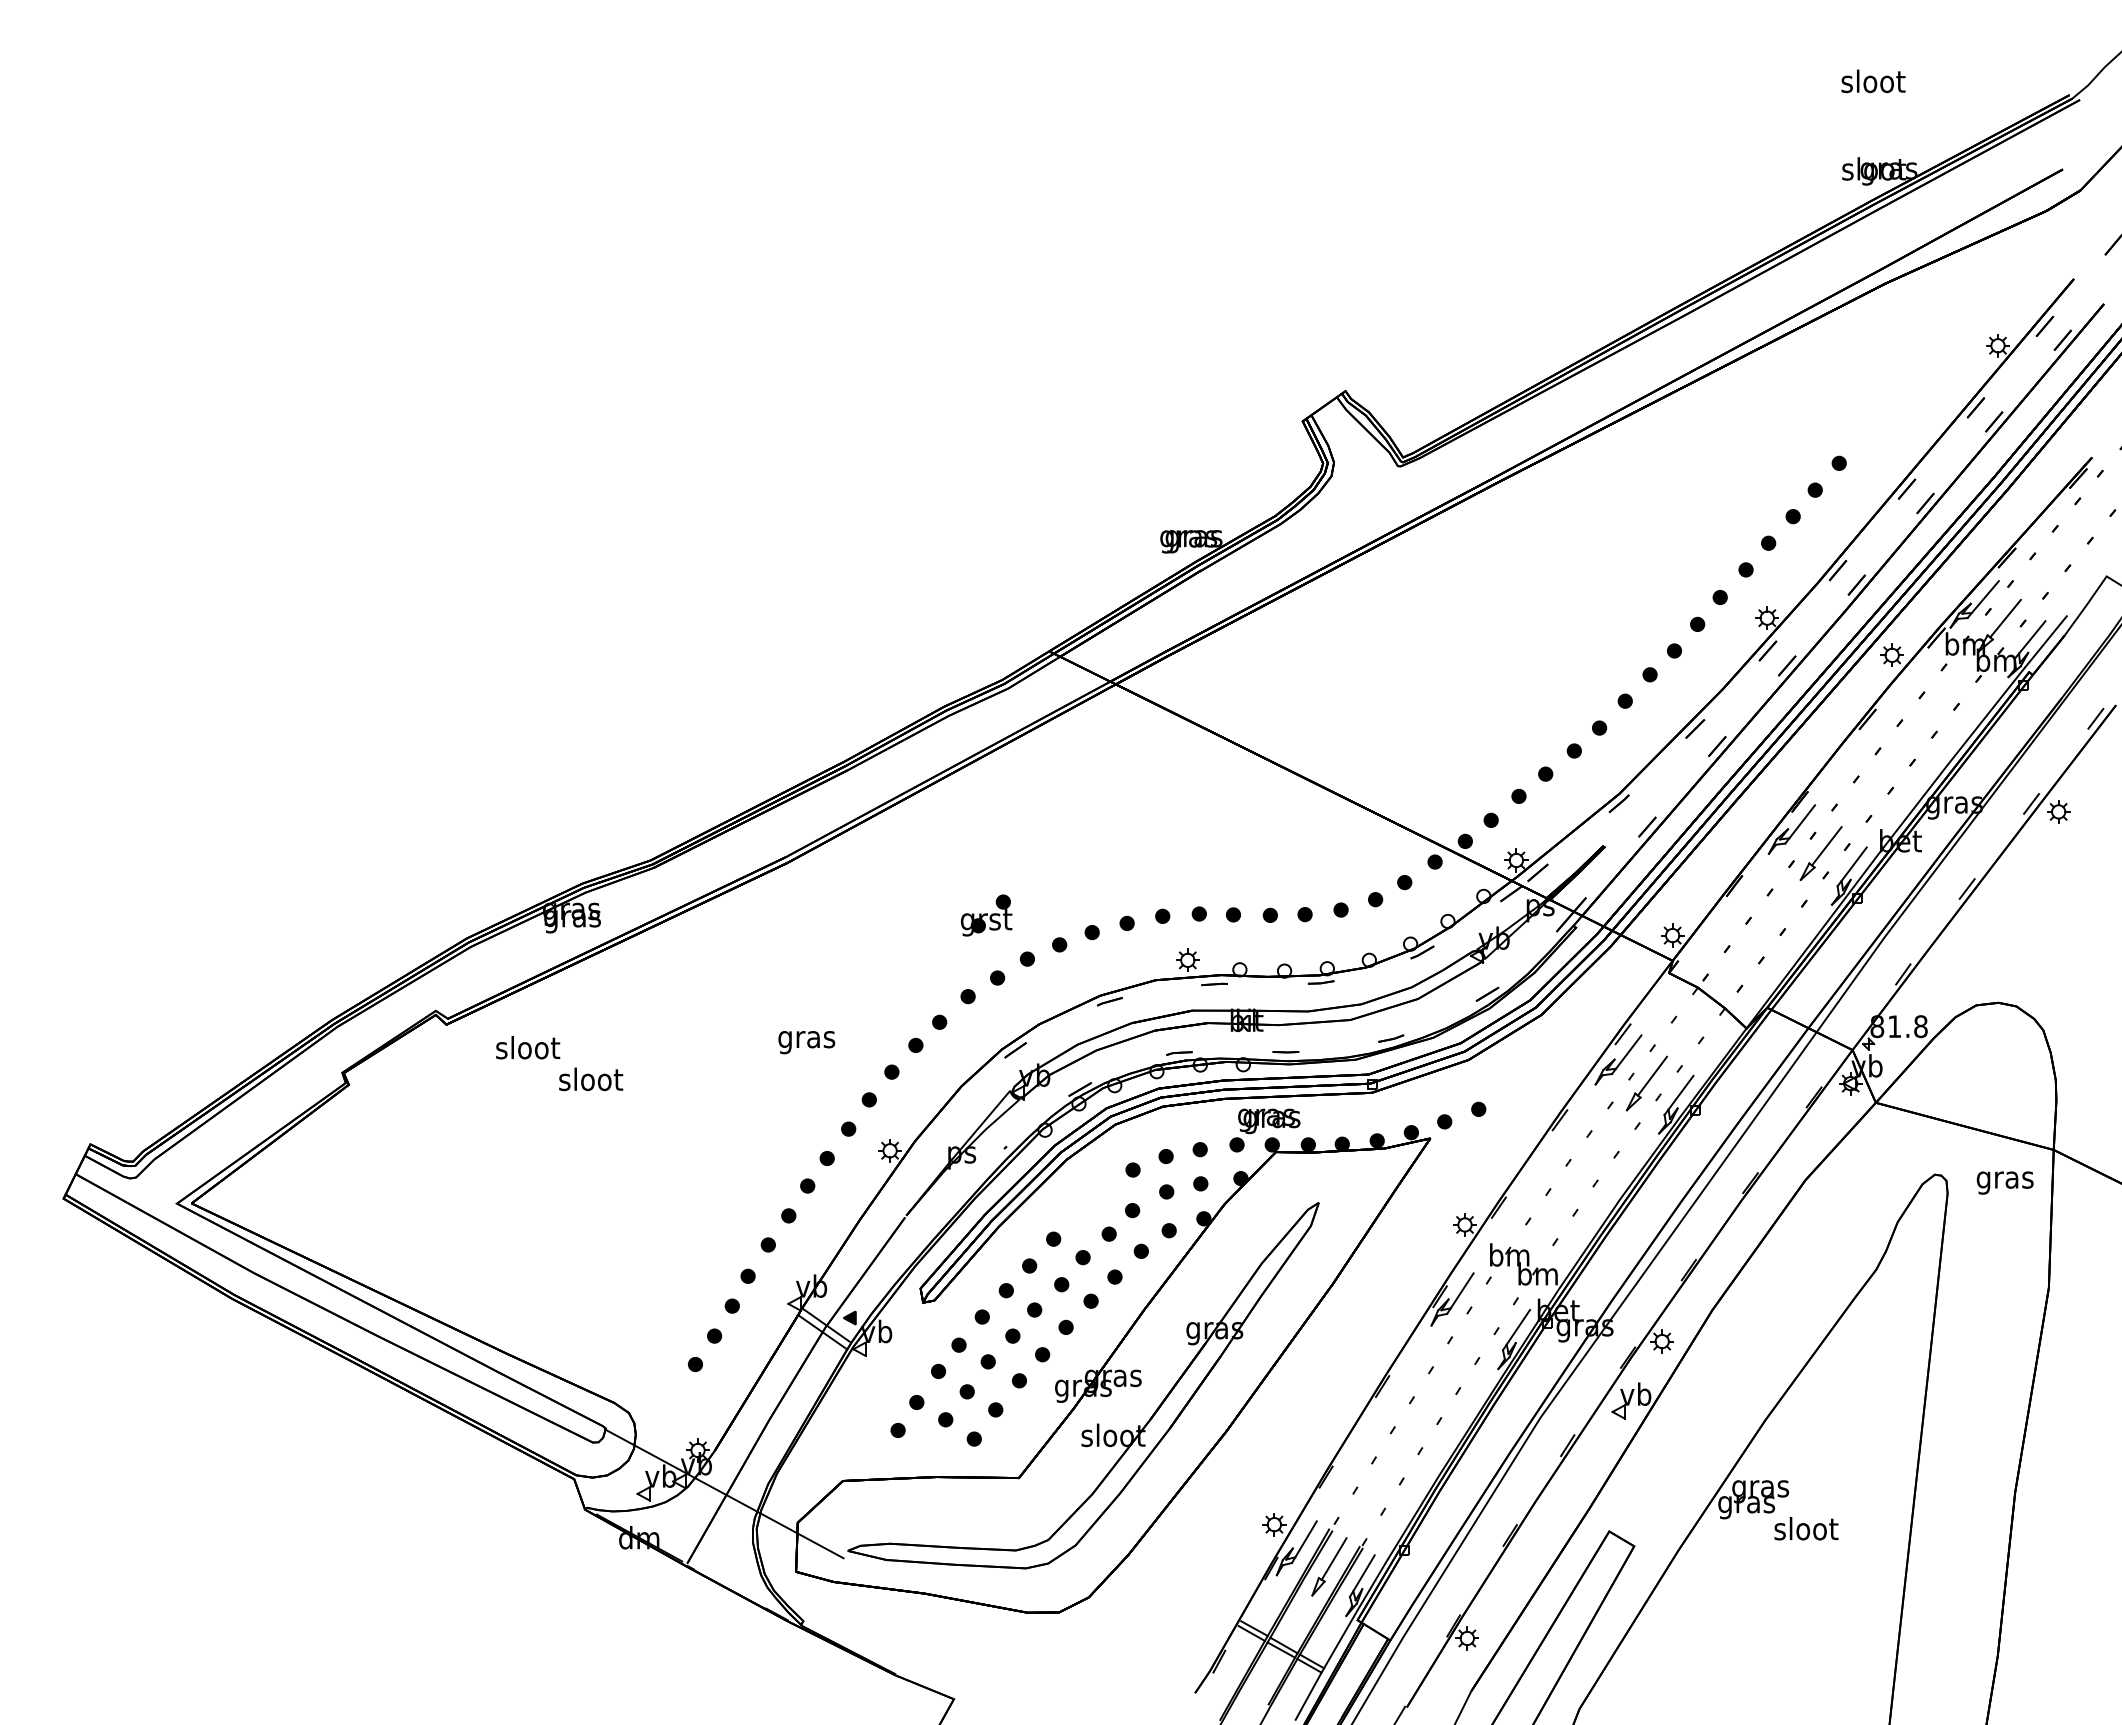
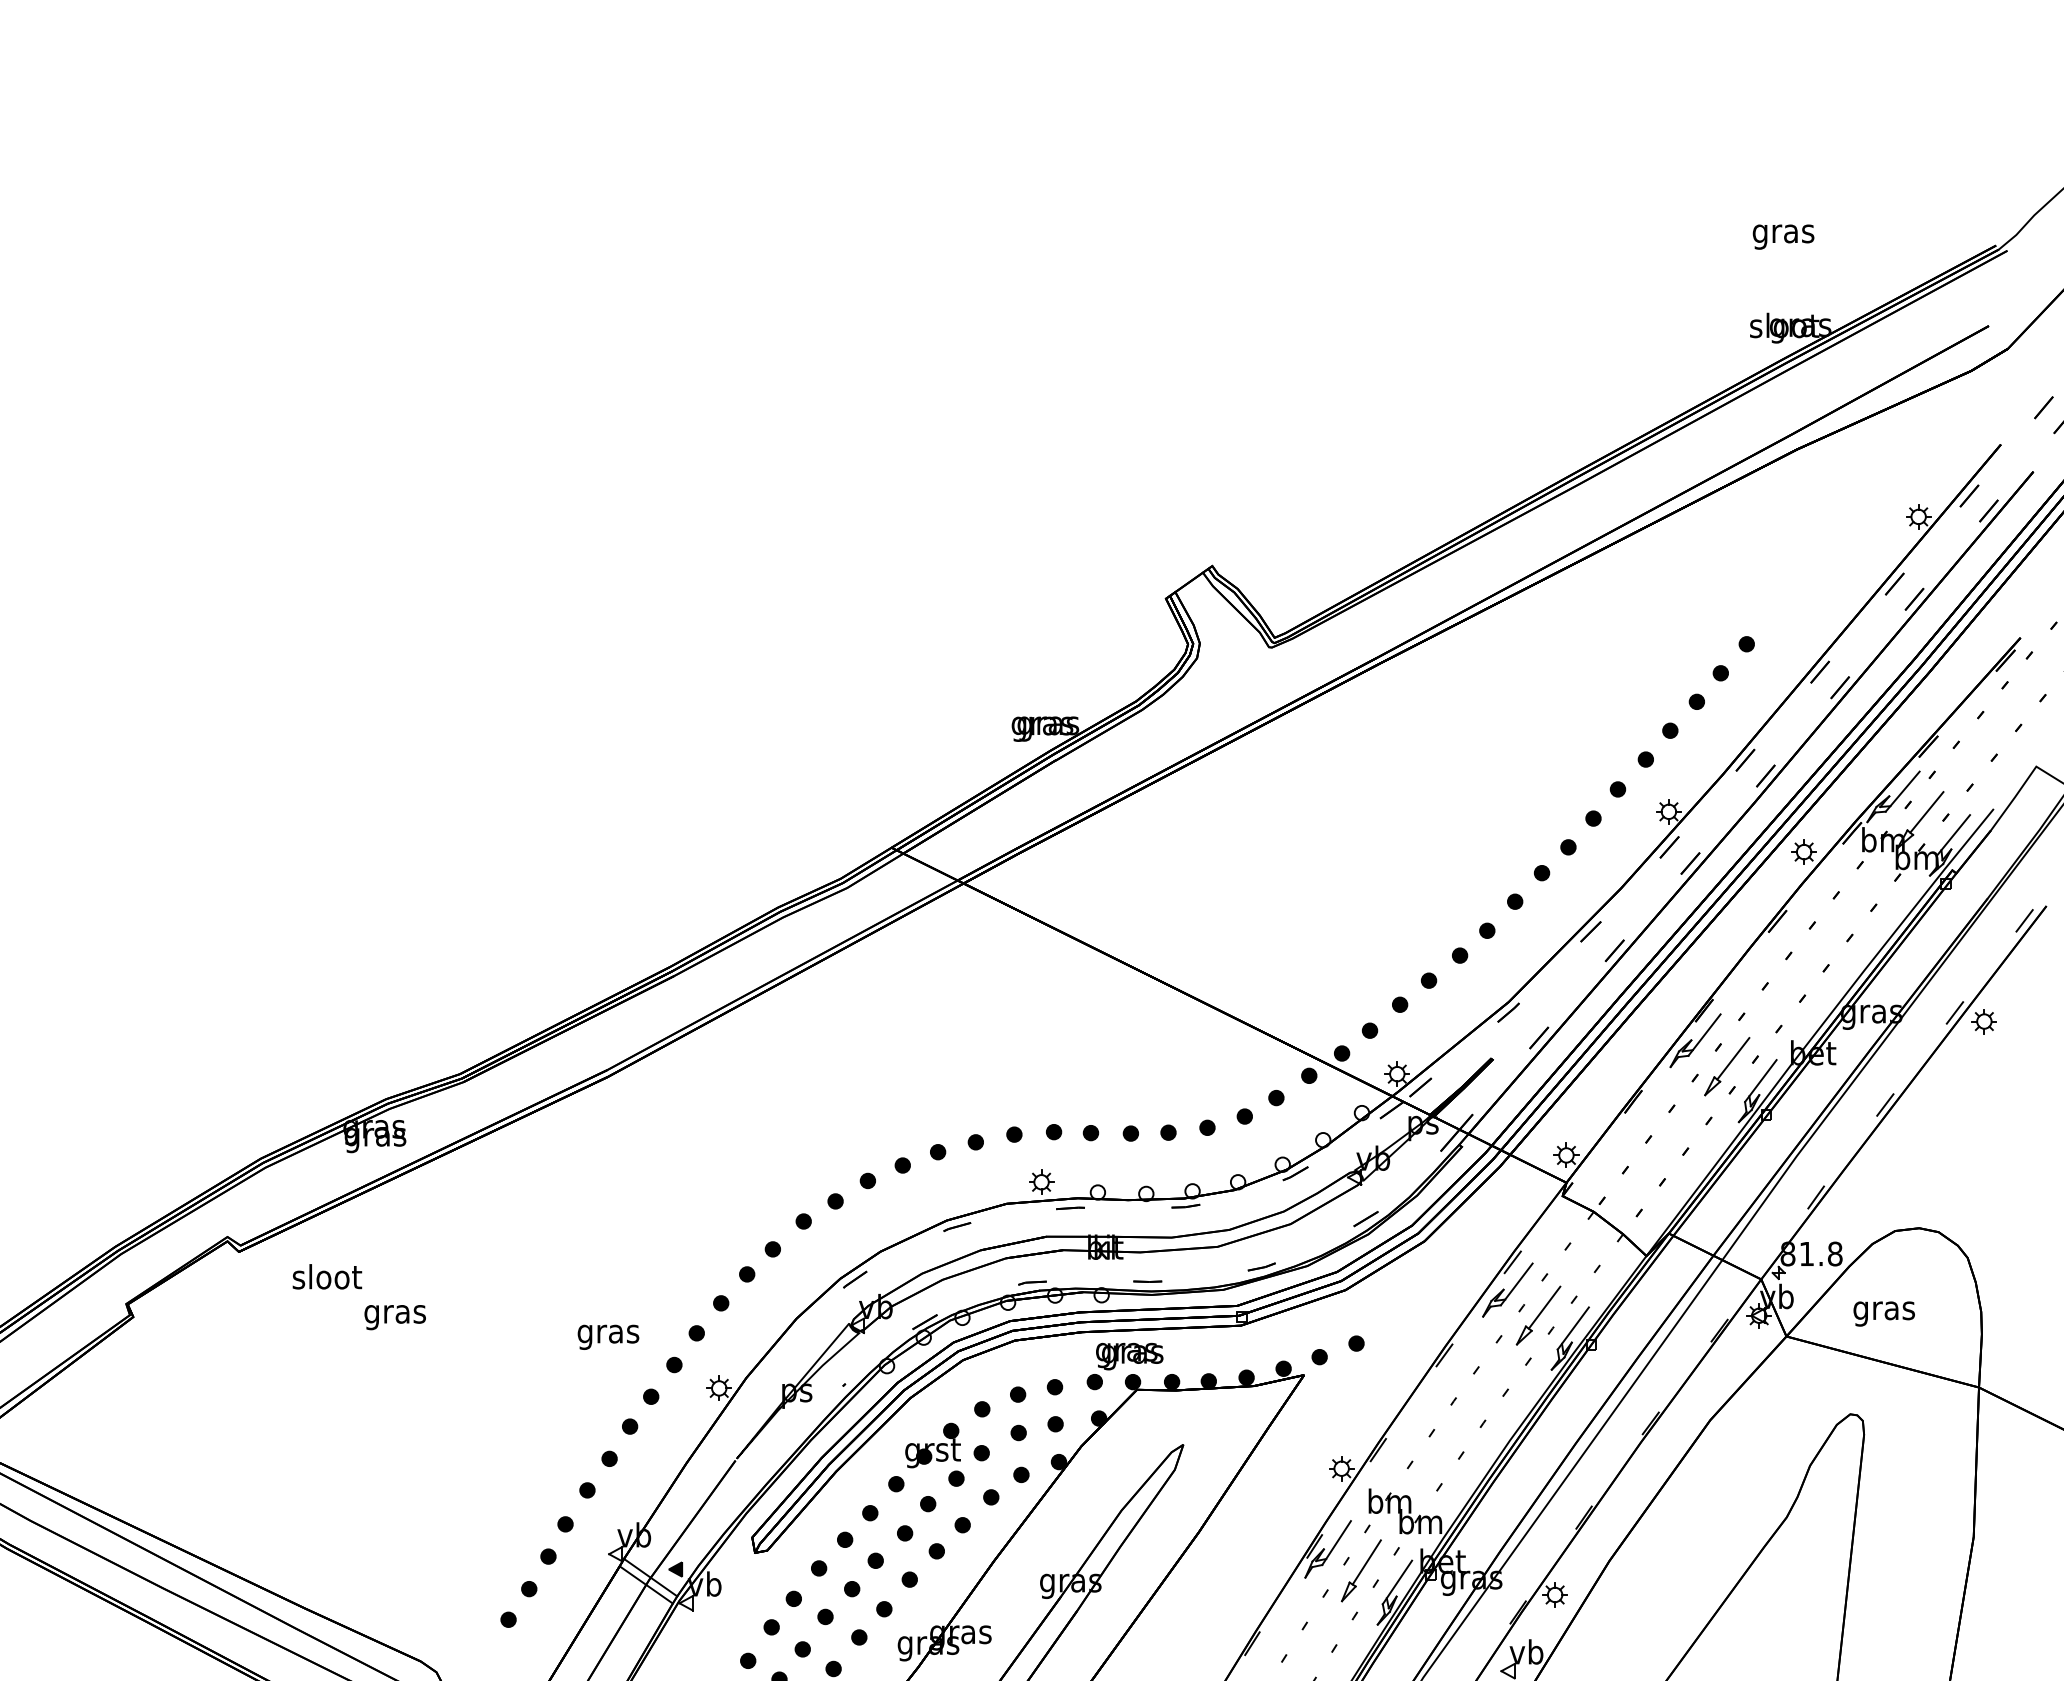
text: (1873, 83) -> (1783, 232), sloot -> gras
part: (986, 915) -> (932, 1445), moved
text: (806, 1042) -> (608, 1337), moved
text: (591, 1081) -> (395, 1313), sloot -> gras
text: (2004, 1182) -> (1883, 1313), moved
part: (1483, 1319) -> (1361, 1571), added

